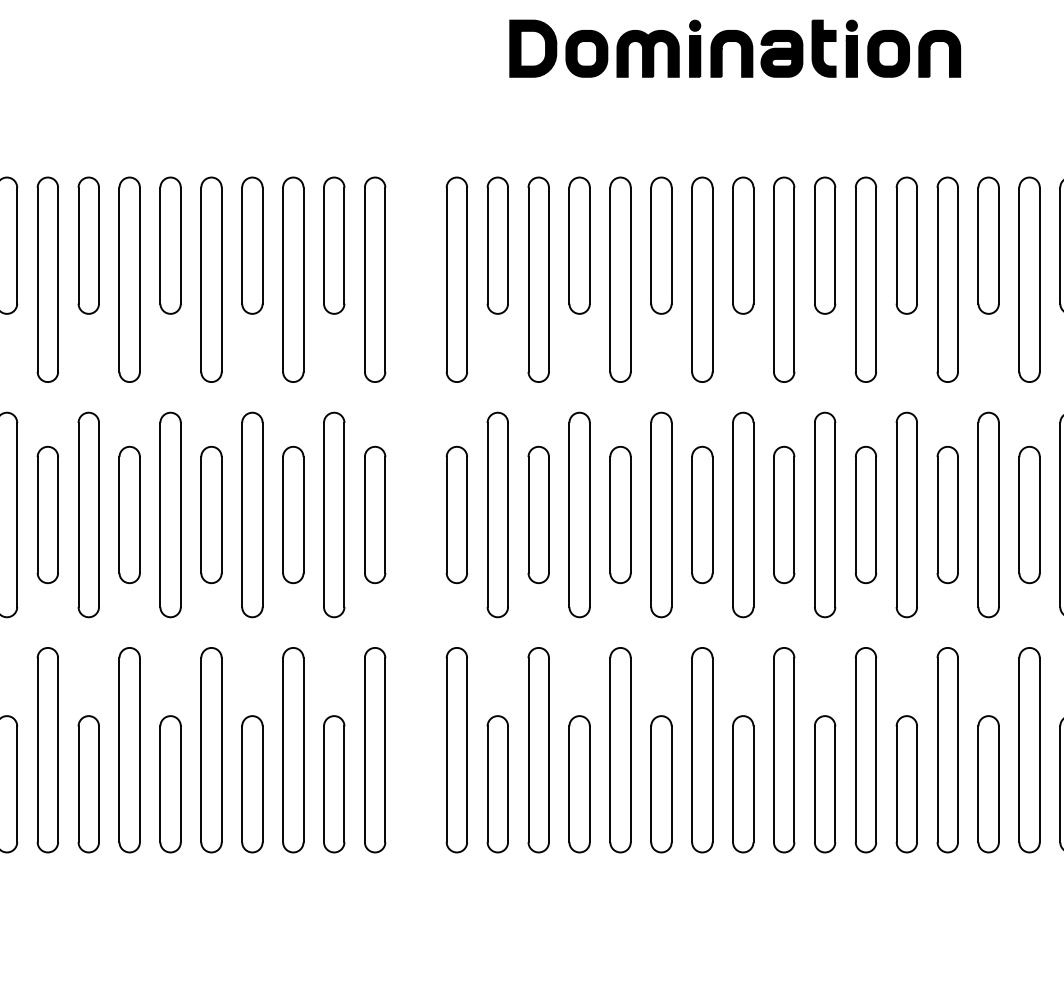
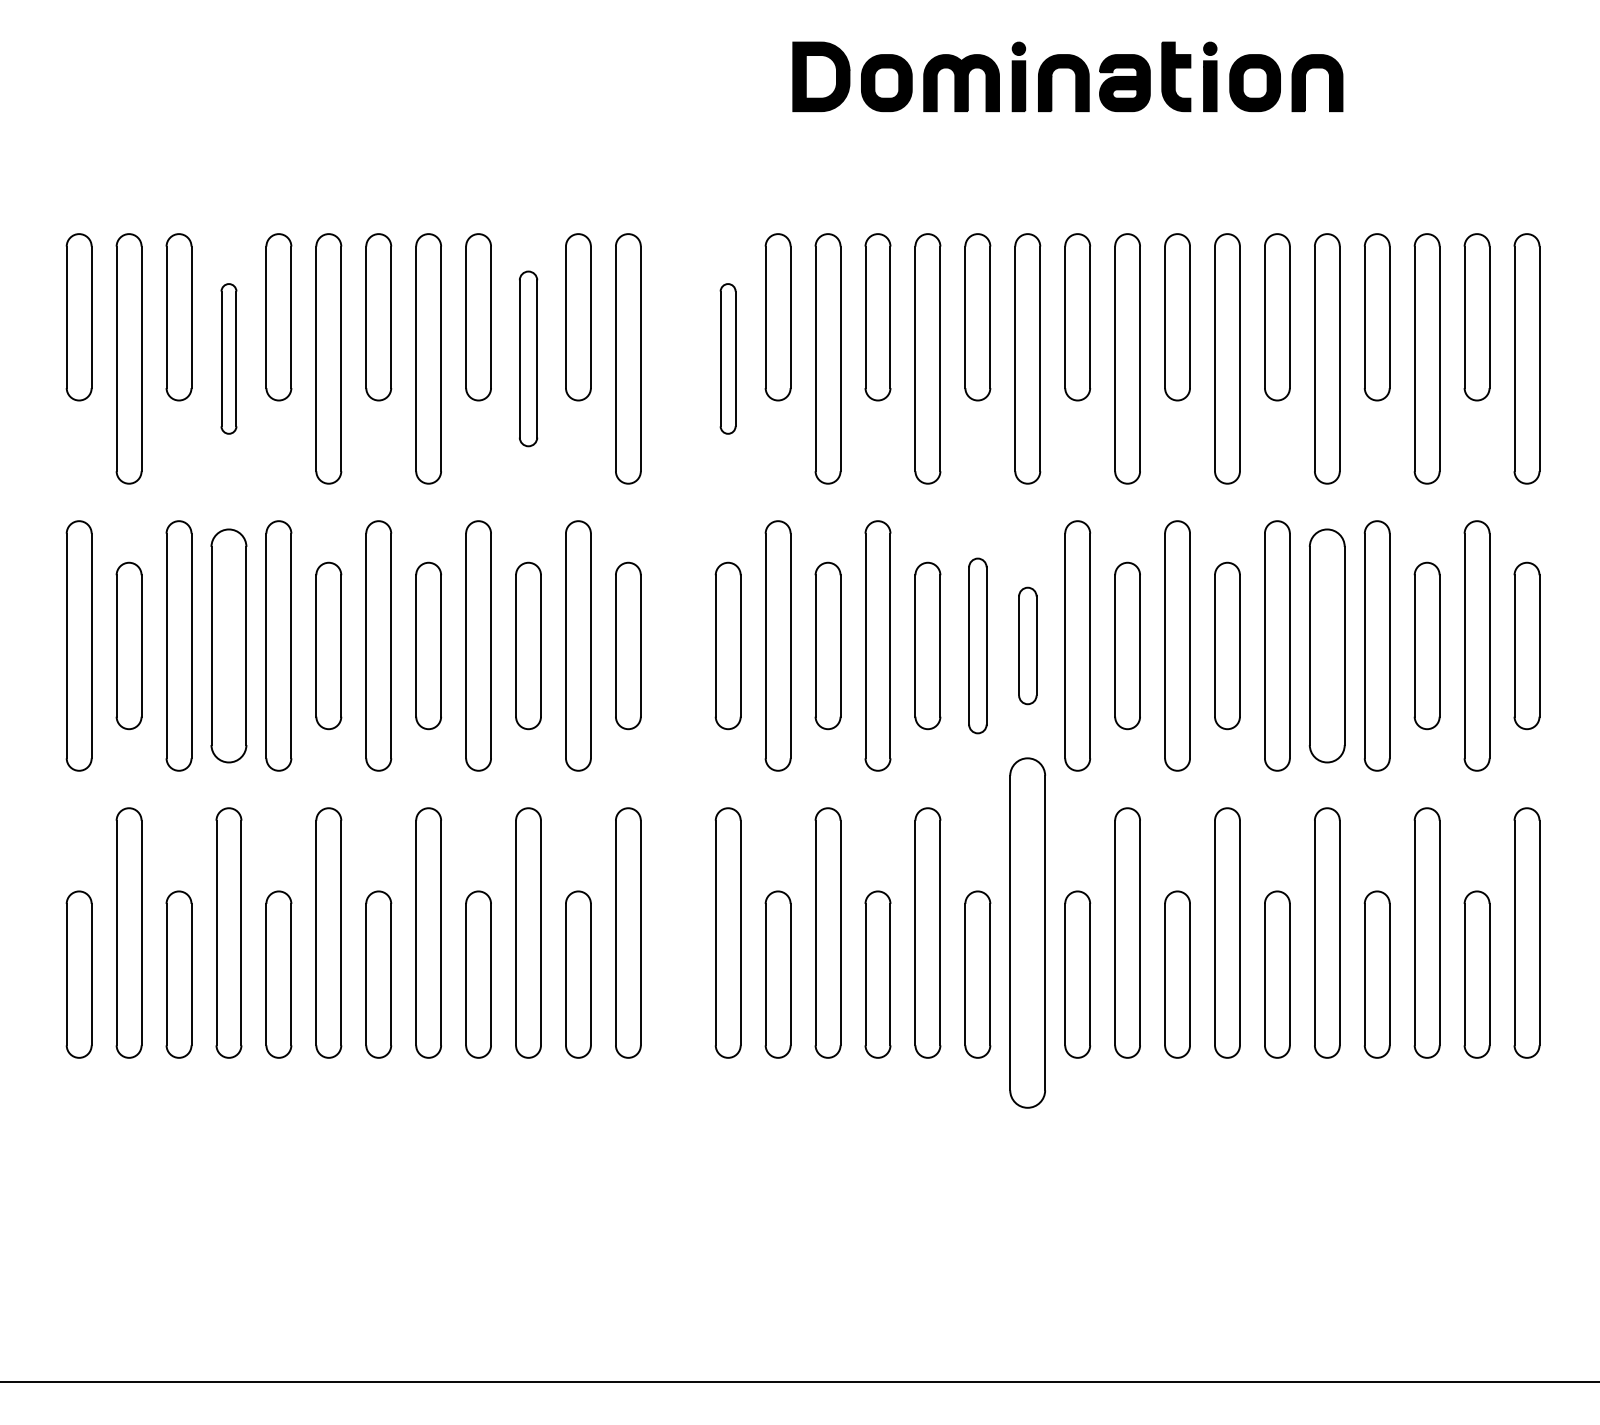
part: (47, 279) -> (228, 358), size x0.6
part: (293, 279) -> (528, 358), size x0.7
part: (456, 279) -> (727, 358), size x0.6
part: (47, 514) -> (228, 645), size x1.4
part: (661, 514) -> (977, 645), size x0.7
part: (702, 514) -> (1027, 645), size x0.7
part: (947, 514) -> (1327, 645), size x1.4
part: (702, 749) -> (1027, 932), size x1.4

